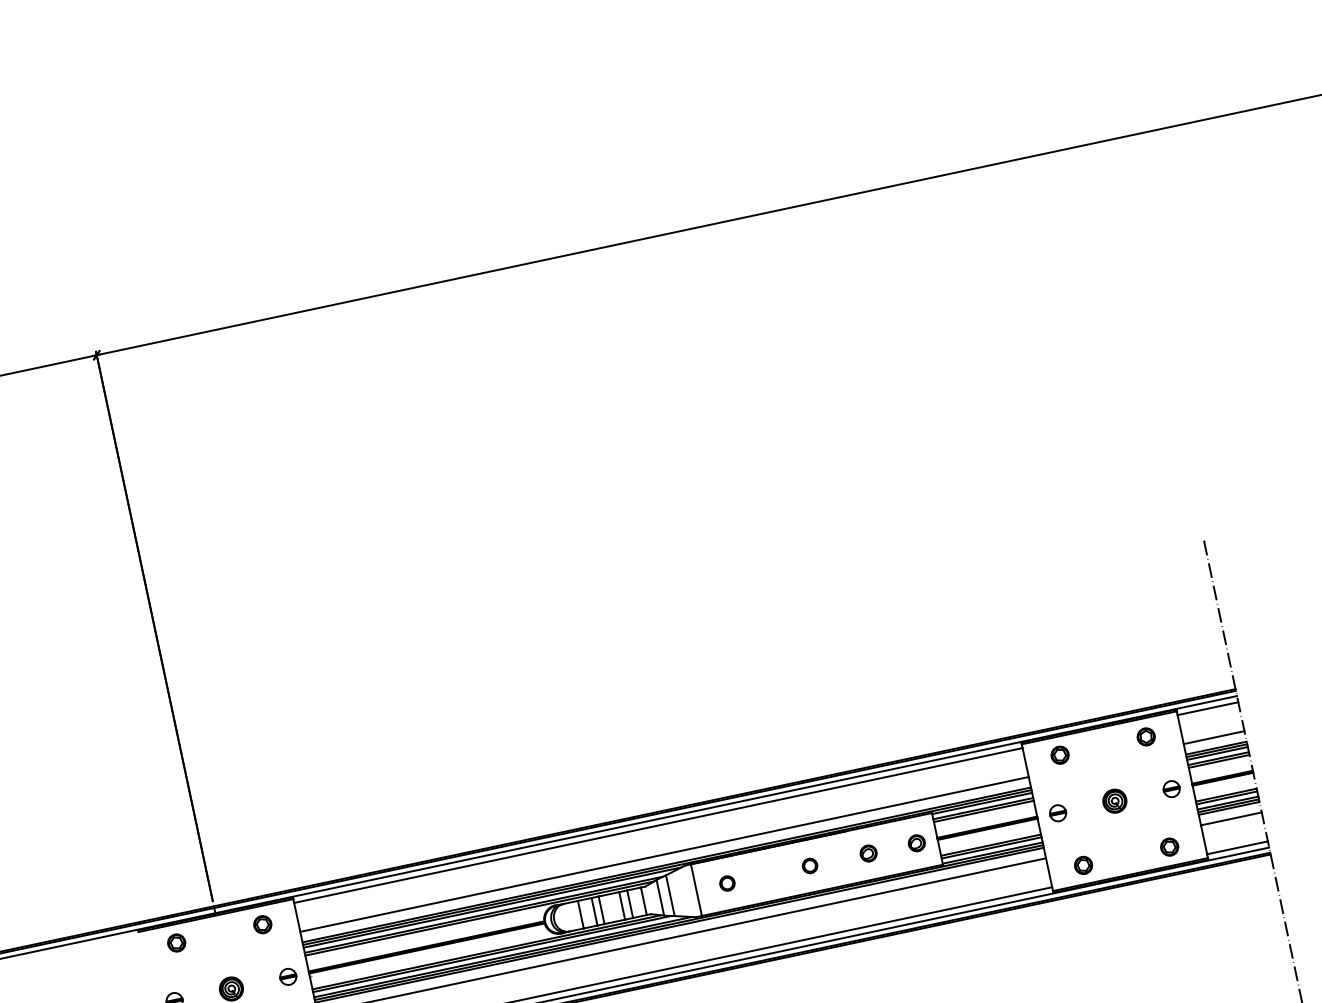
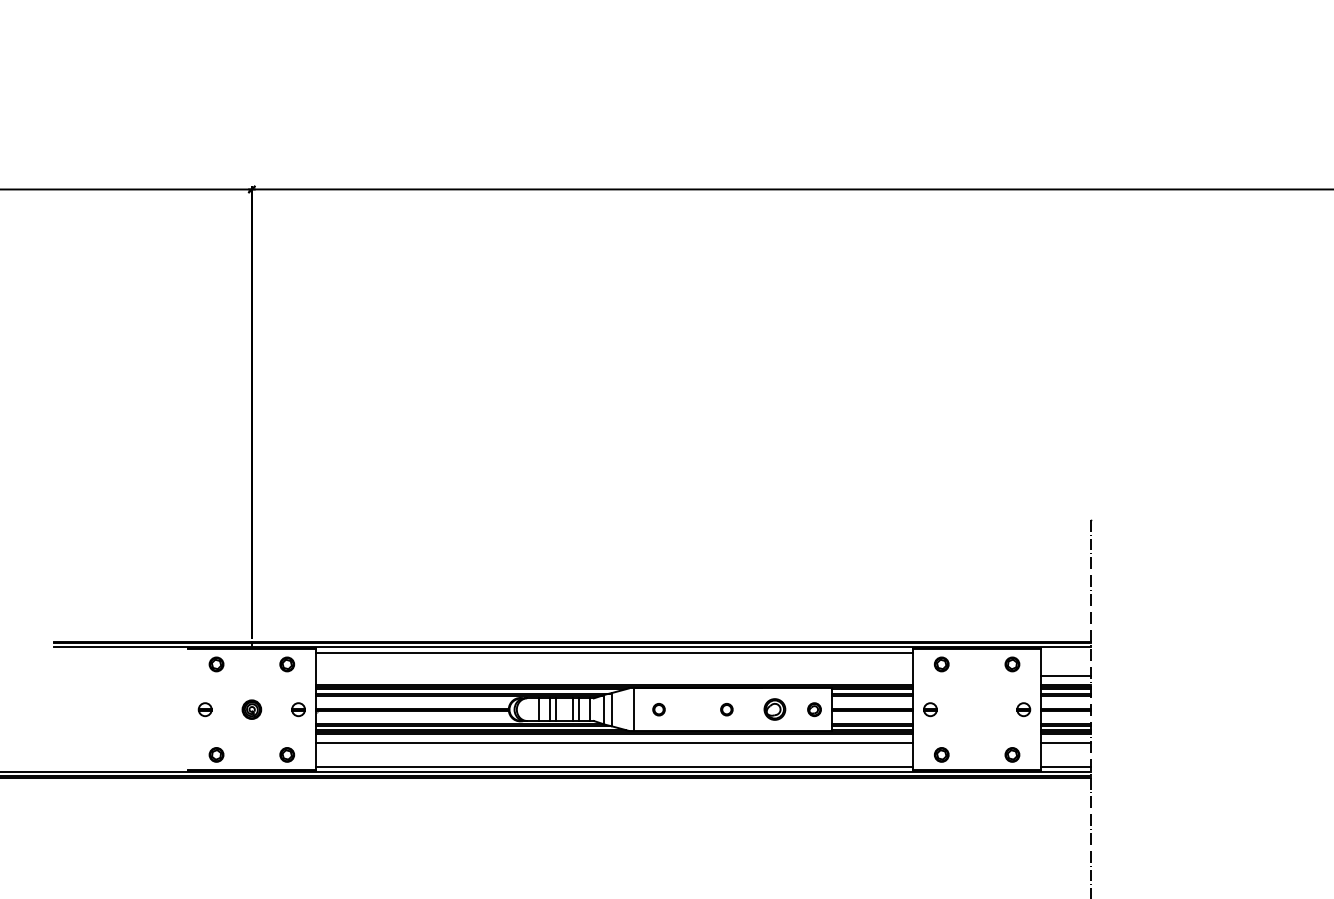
line: (1207, 708) -> (1065, 652), removed
part: (1114, 801) -> (976, 709), removed
part: (868, 853) -> (774, 709), size x1.6
line: (664, 854) -> (614, 676), removed

